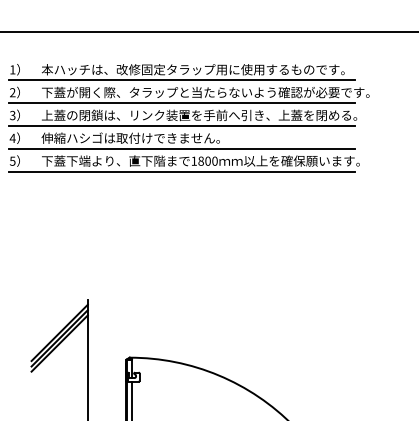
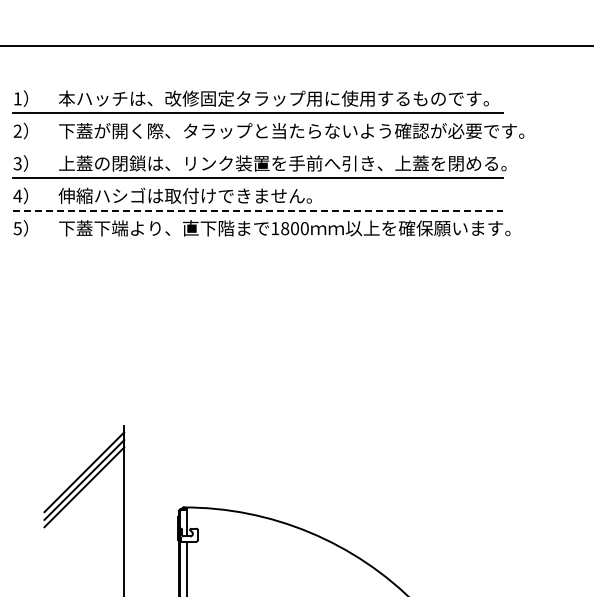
line: (181, 102) -> (257, 145), removed
line: (182, 148) -> (258, 210), solid -> dashed
line: (181, 171) -> (257, 243), removed

